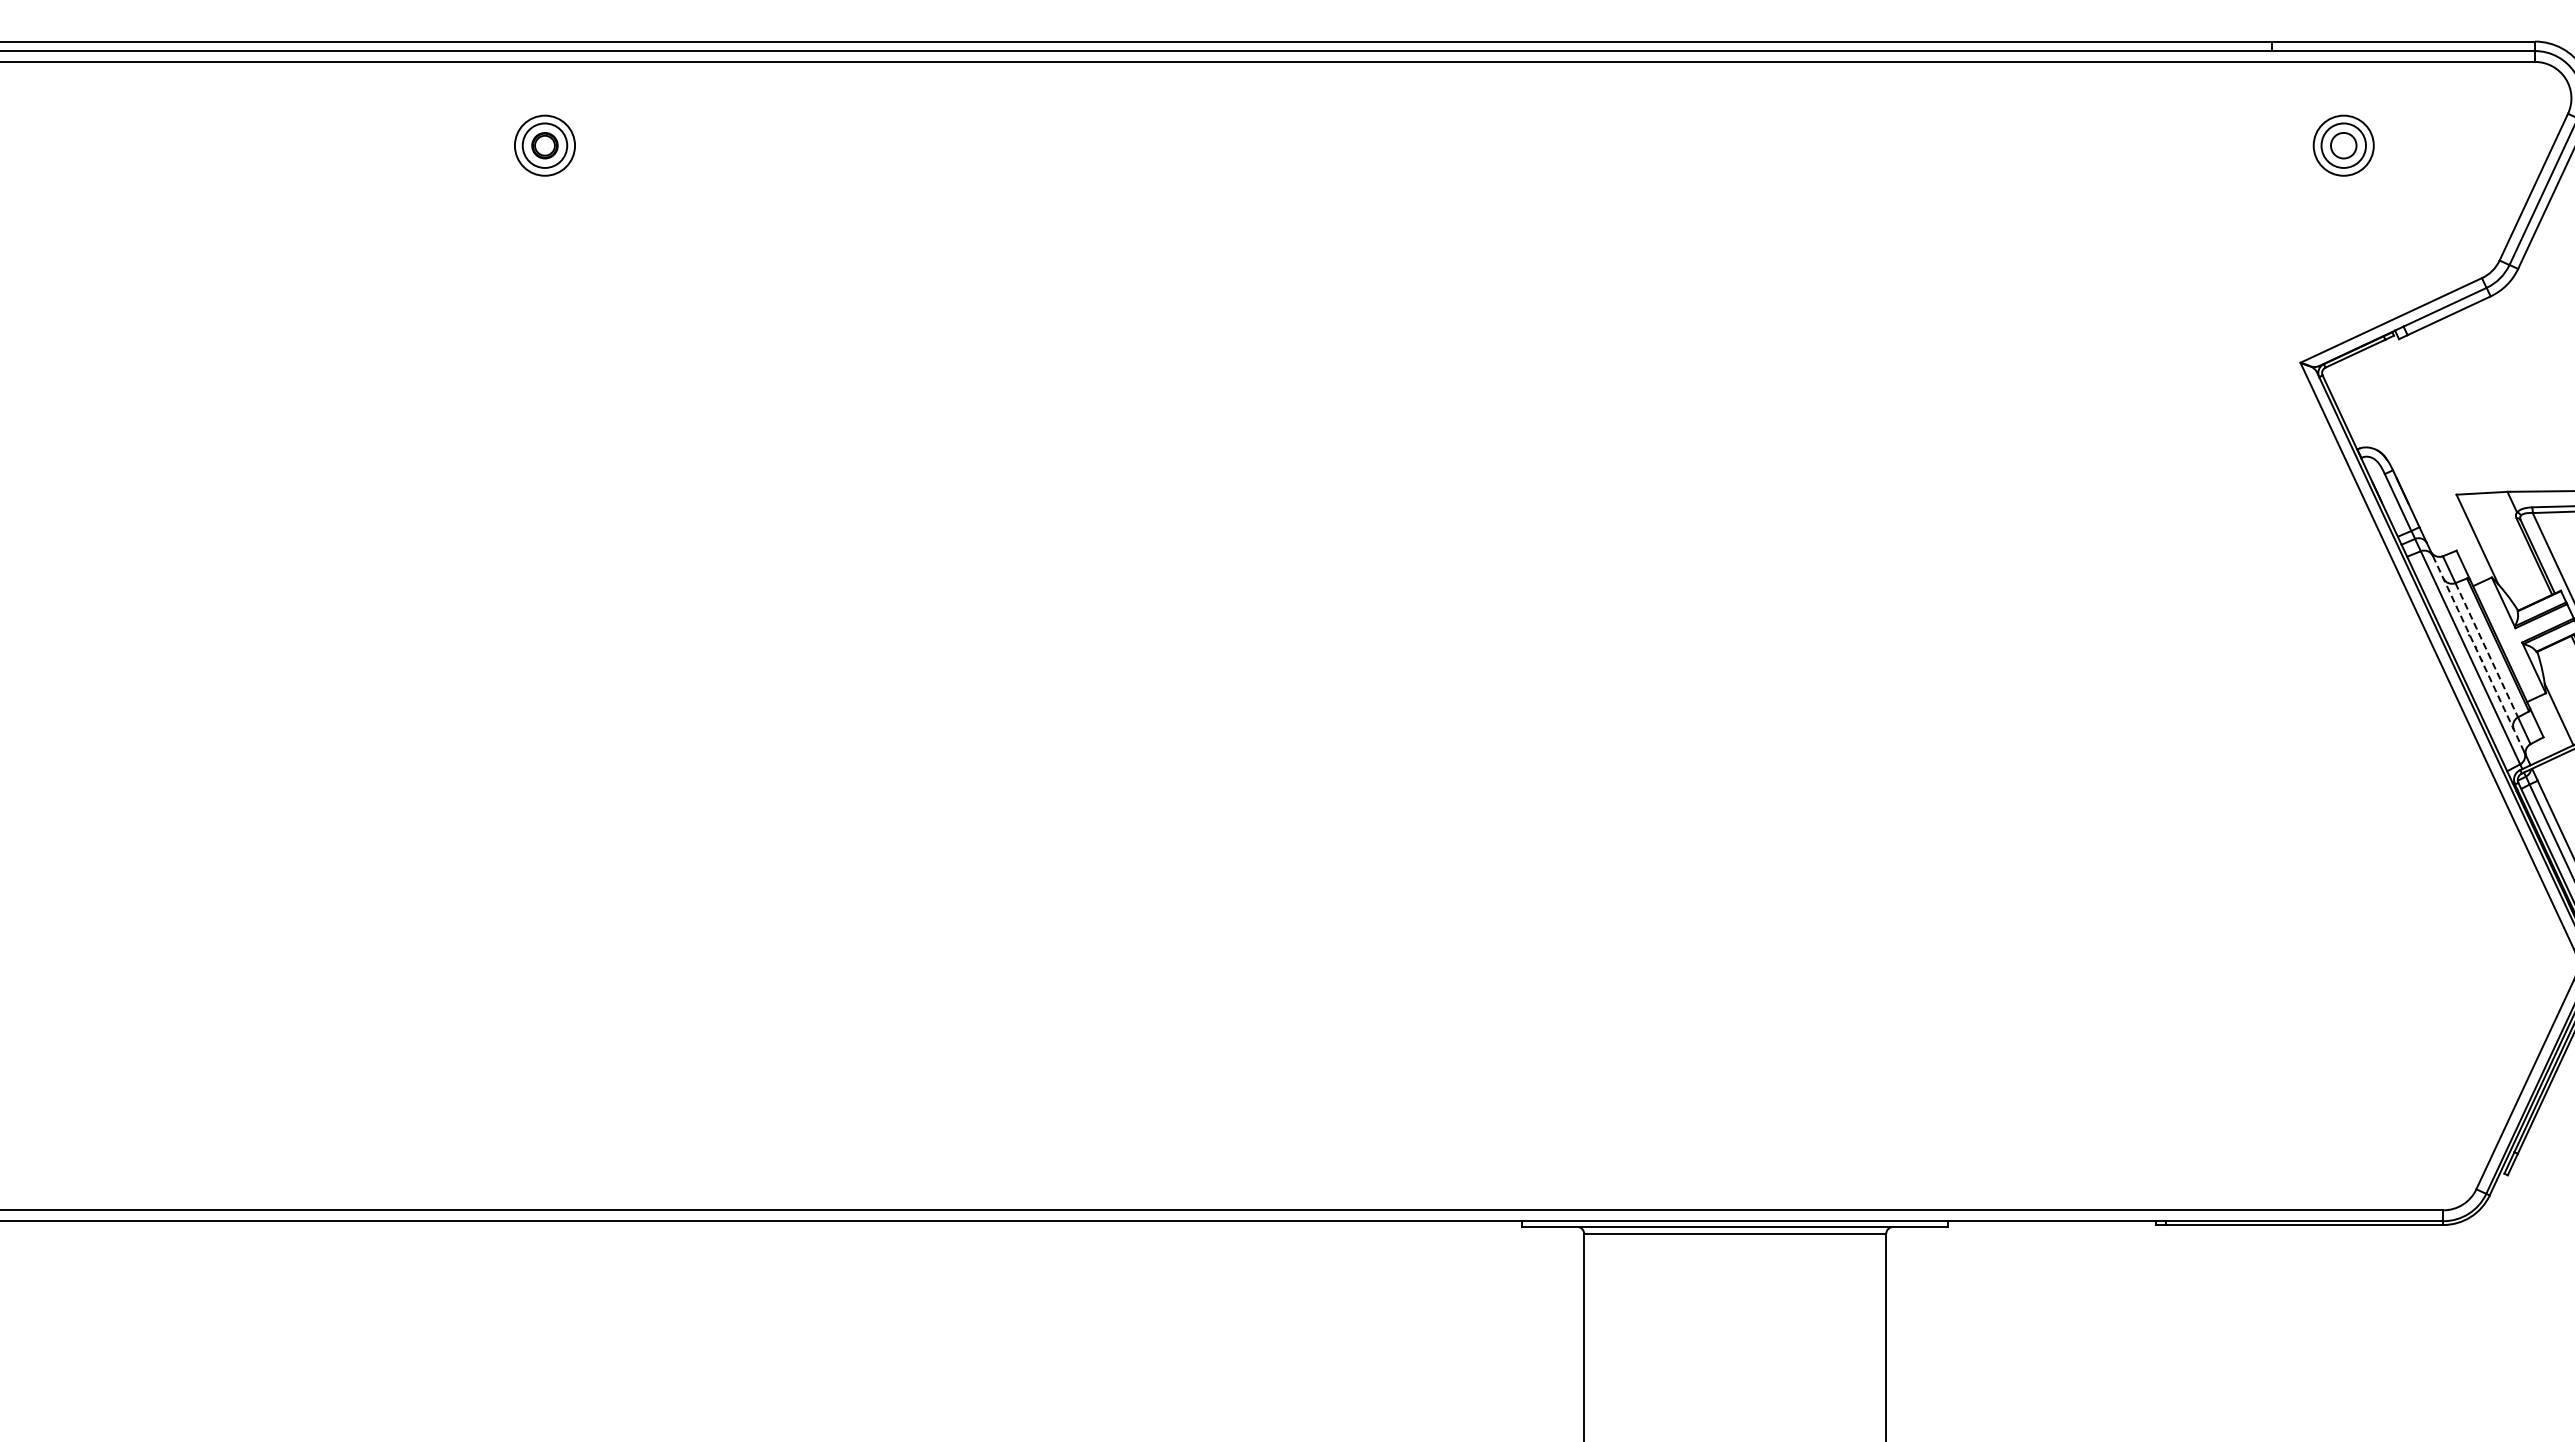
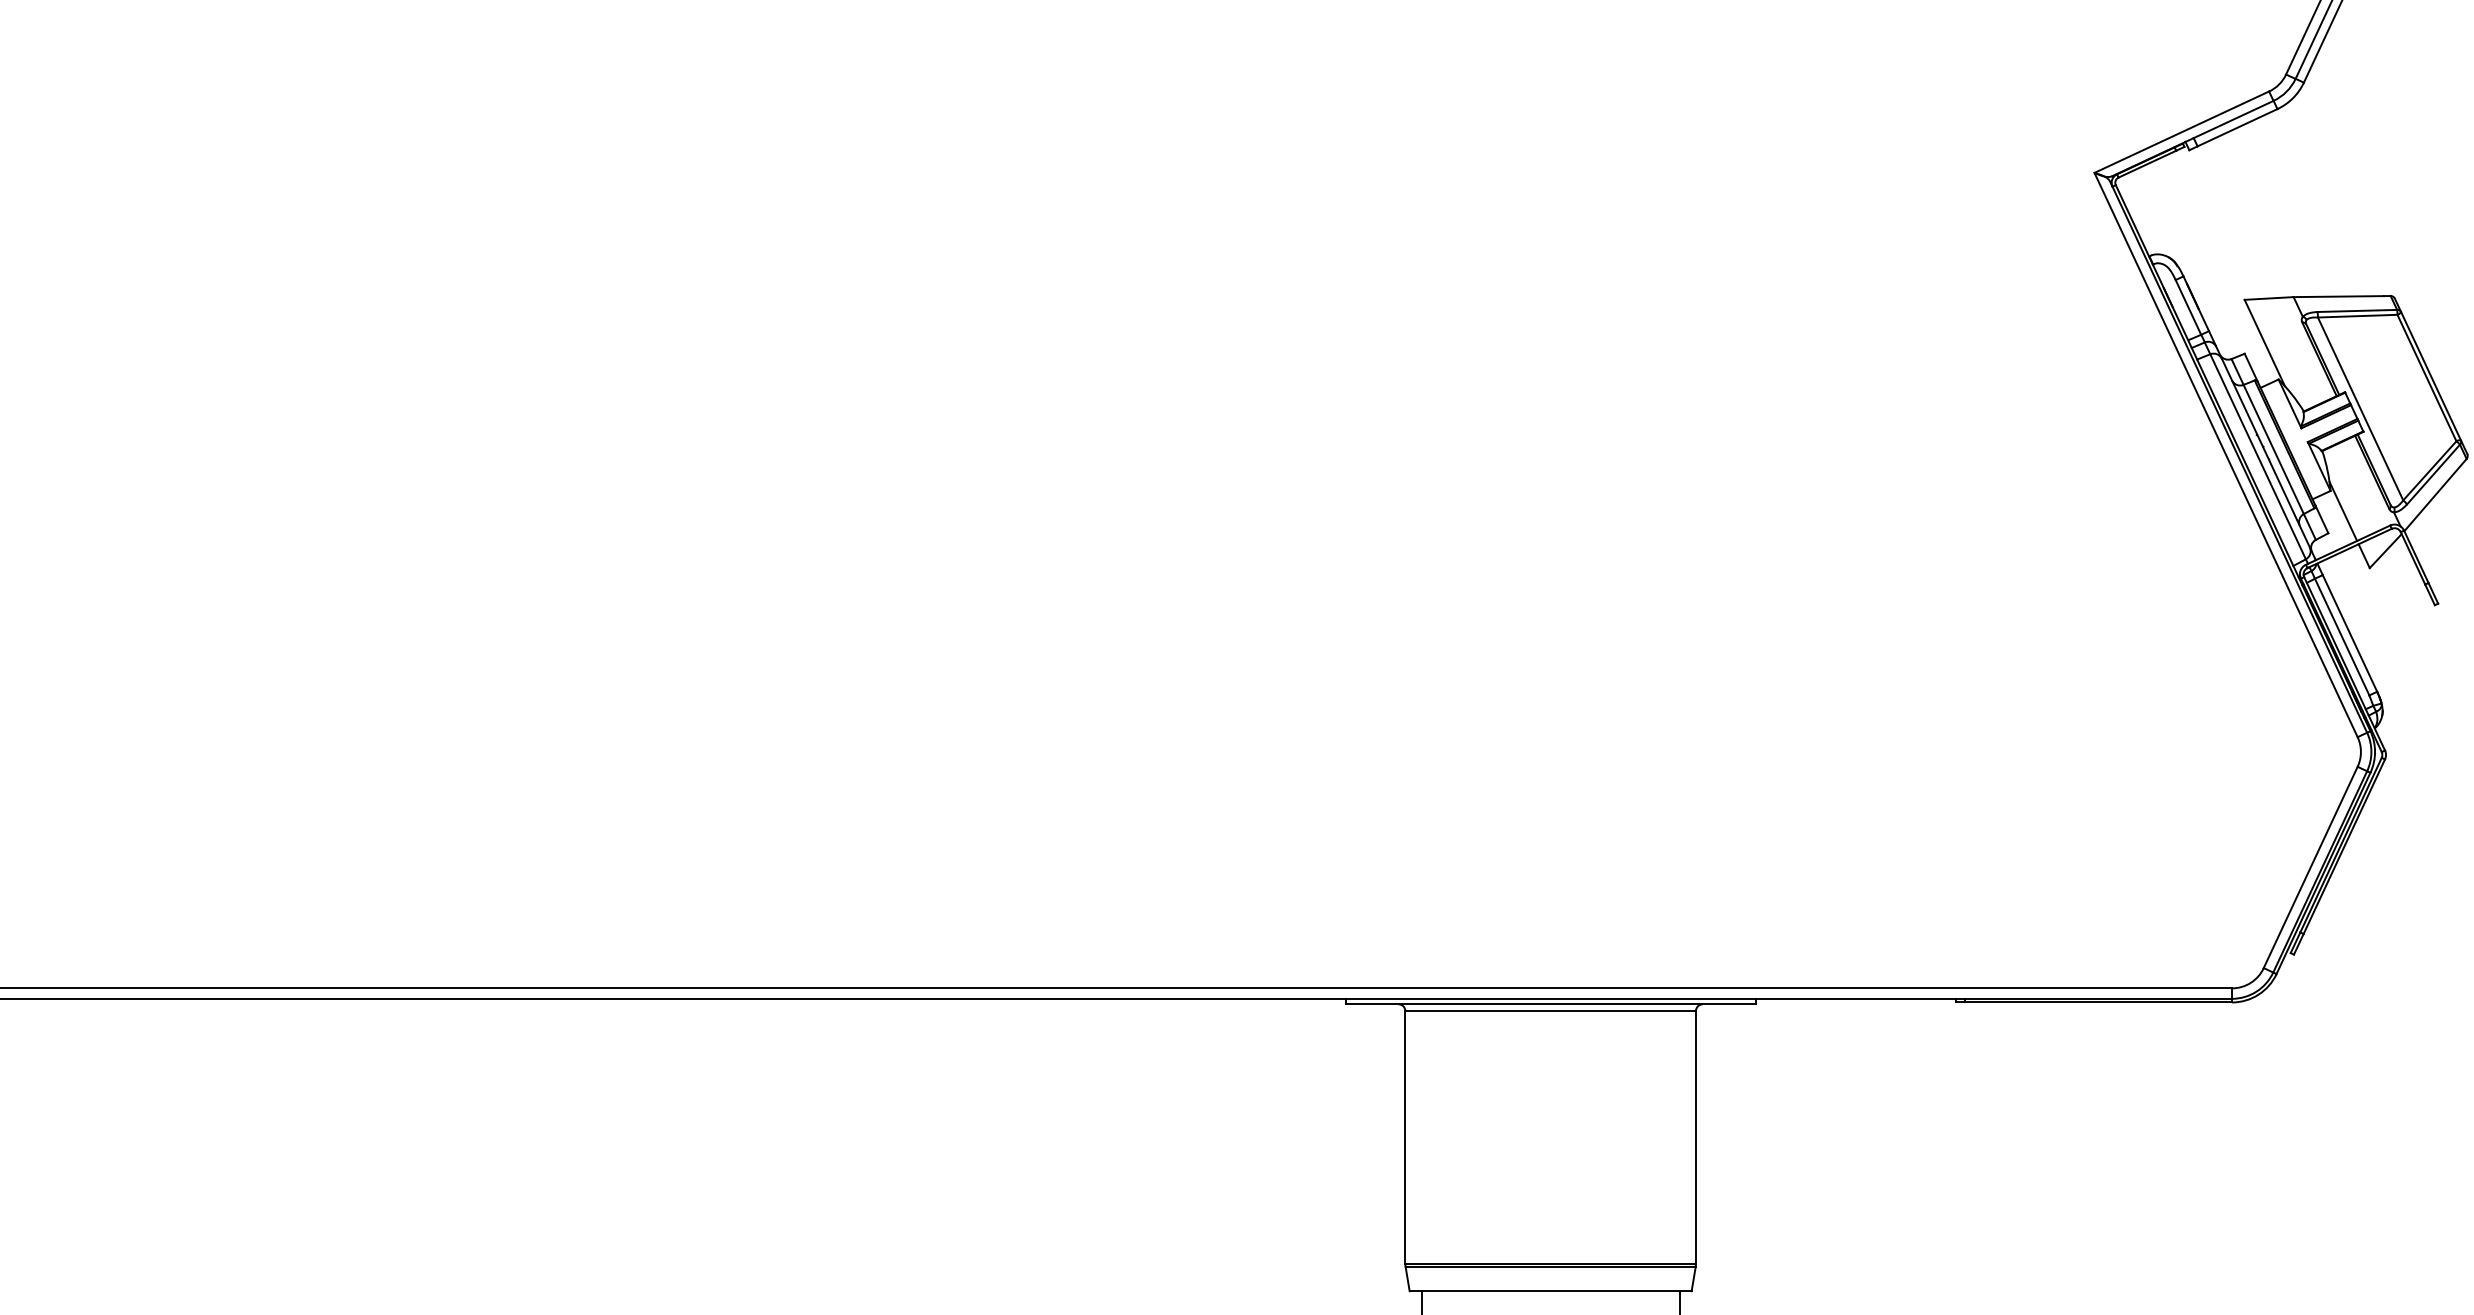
line: (2486, 650) -> (2273, 449), dashed -> solid
line: (2478, 654) -> (2265, 453), dashed -> solid

